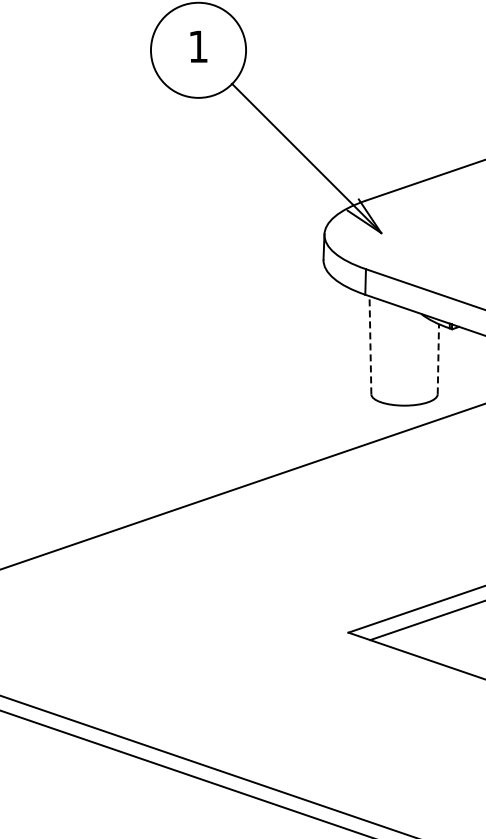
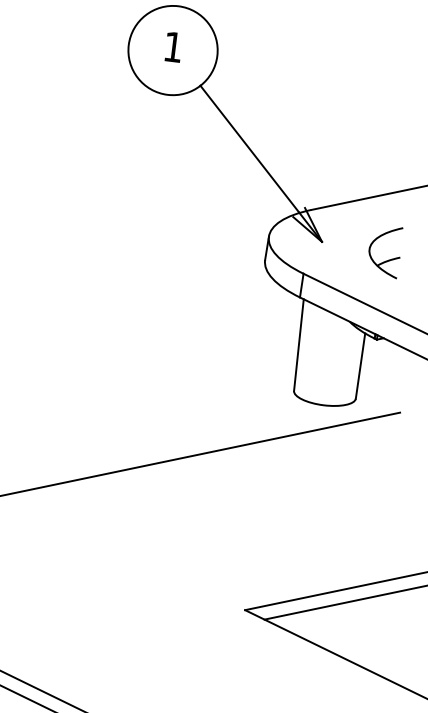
part: (453, 243) -> (388, 259), added
line: (370, 344) -> (299, 344), dashed -> solid
line: (438, 358) -> (360, 365), dashed -> solid

